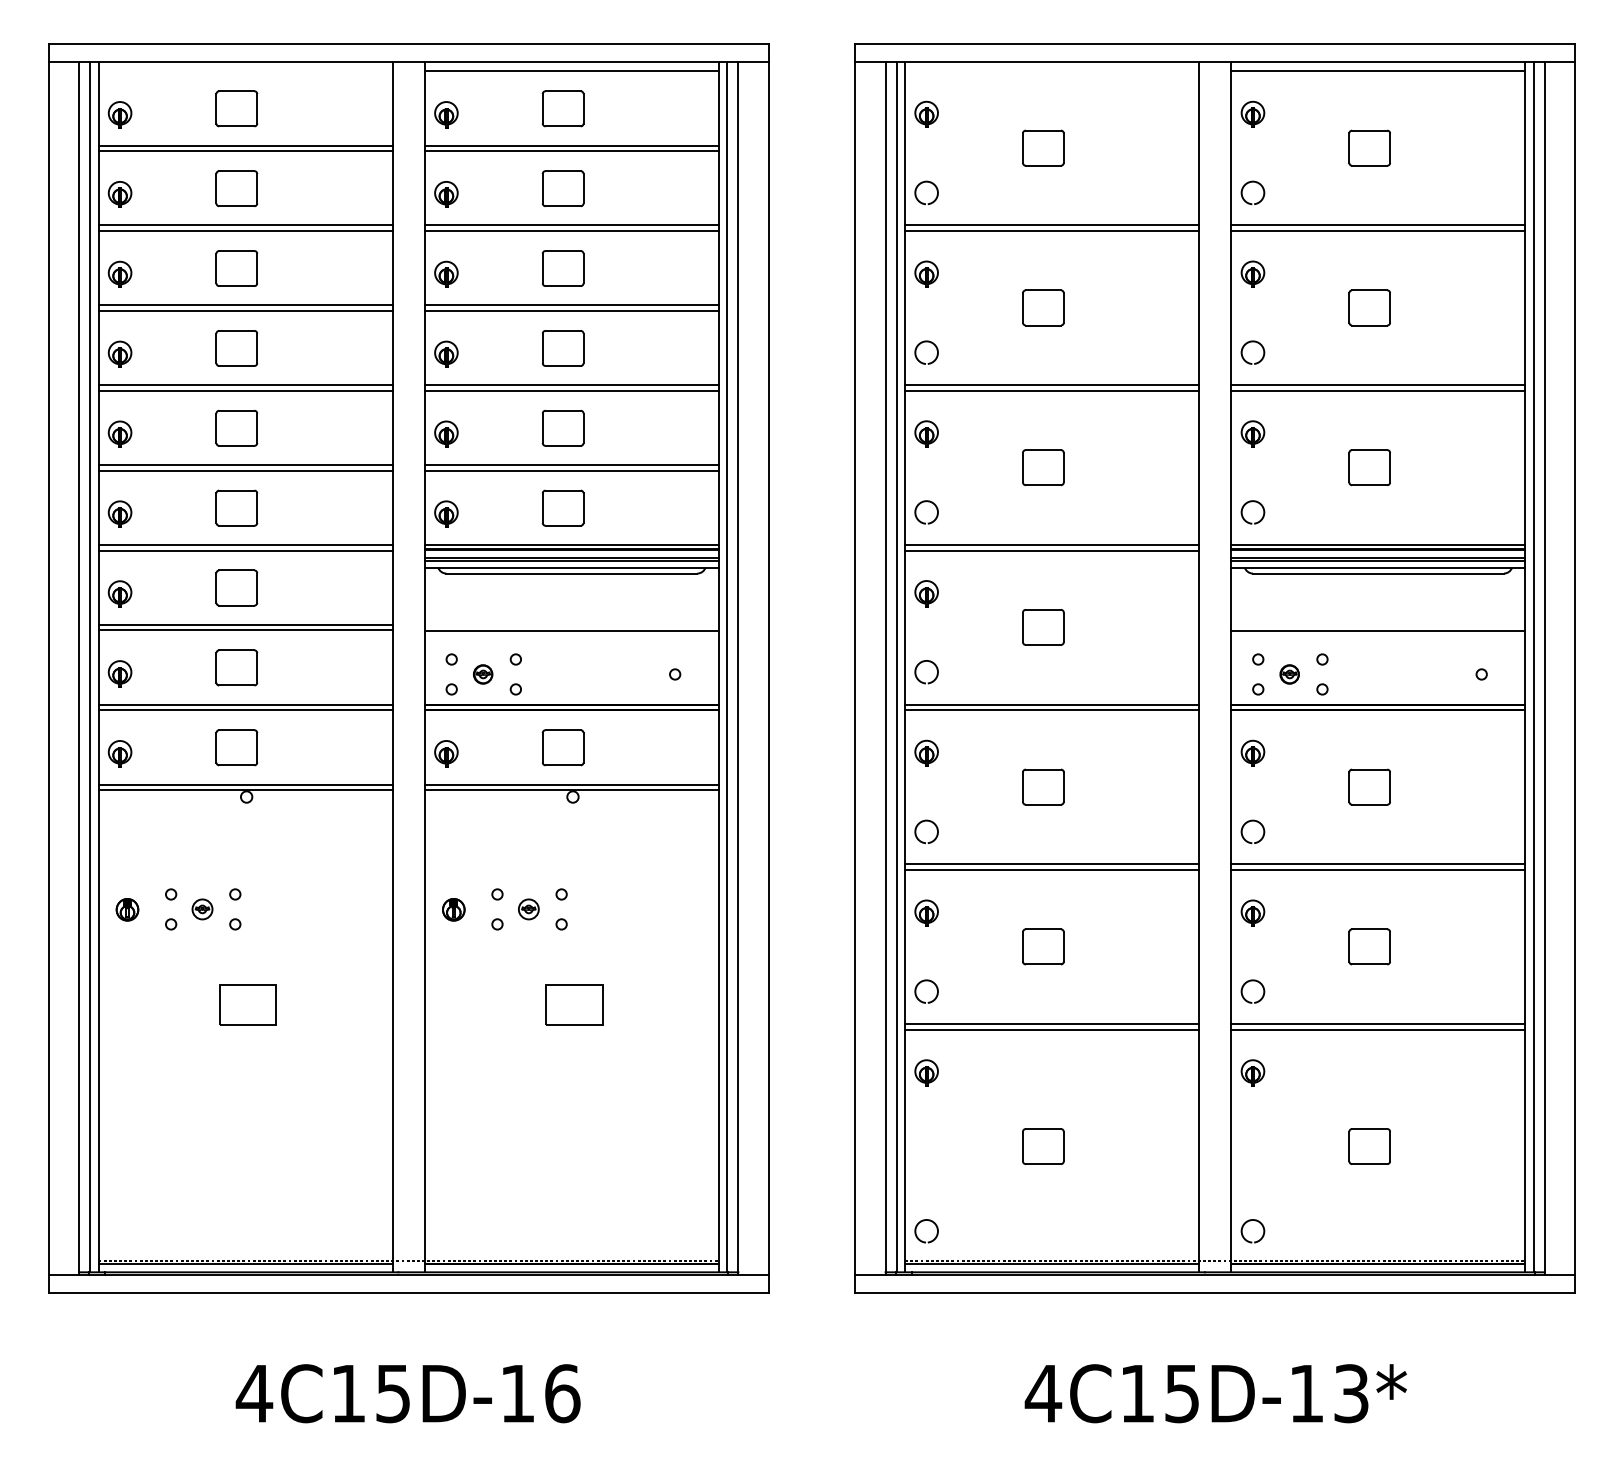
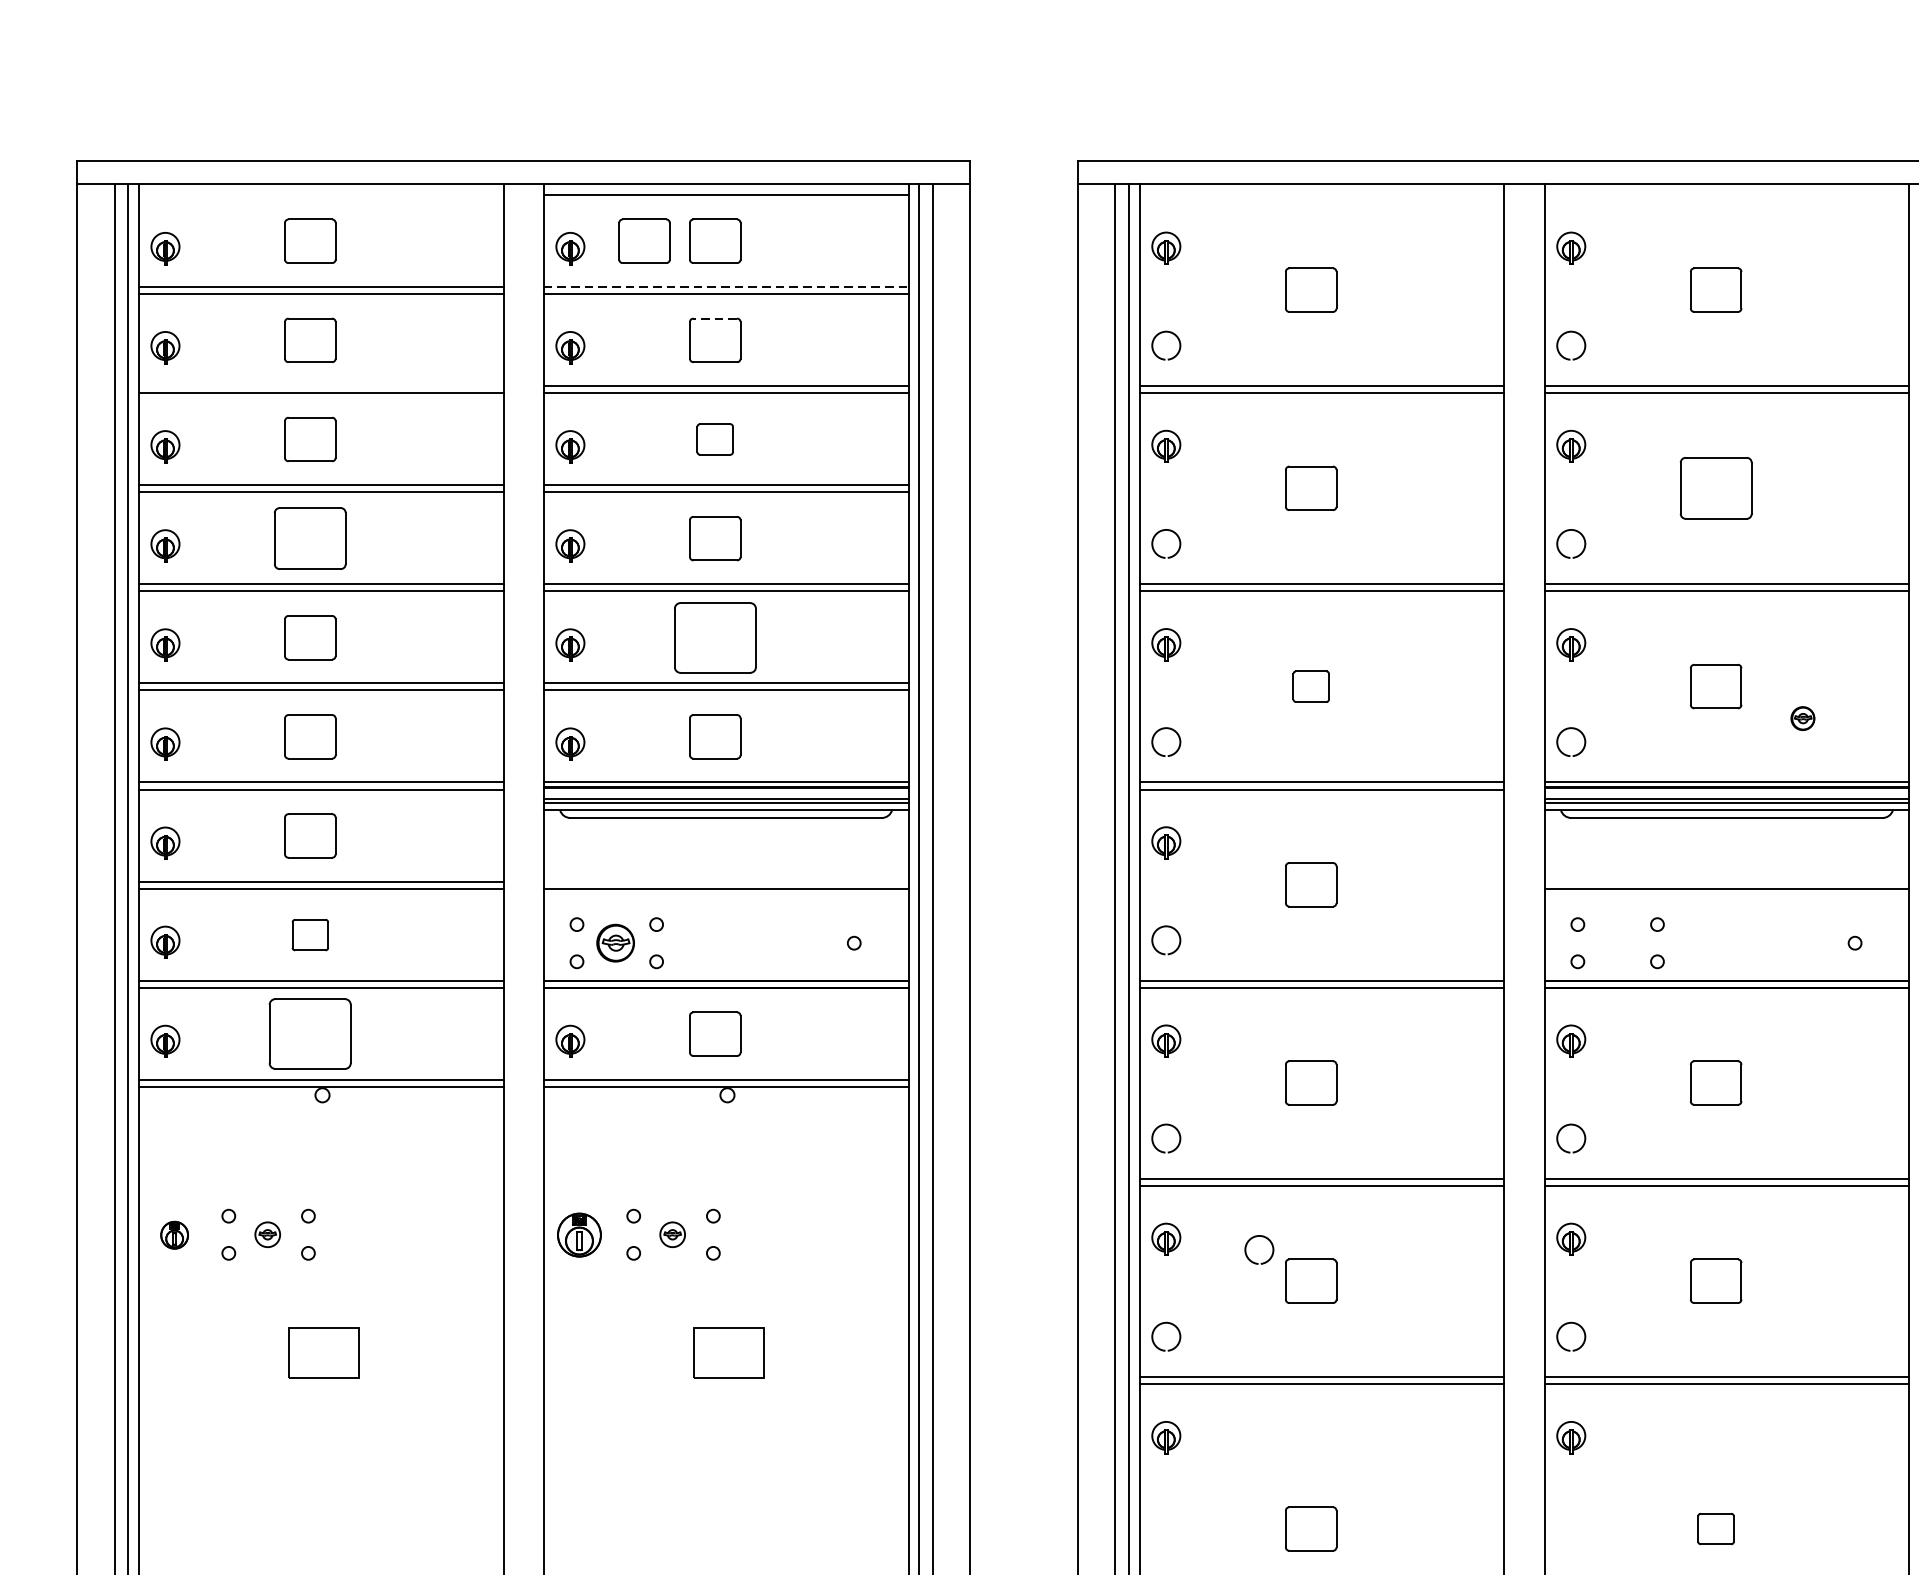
line: (1378, 71) -> (1727, 194), removed
part: (505, 108) -> (643, 240), added
line: (572, 145) -> (726, 286), solid -> dashed
line: (563, 171) -> (715, 319), solid -> dashed
line: (245, 225) -> (321, 386), removed
part: (562, 268) -> (714, 439), size x0.7
part: (1369, 307) -> (1715, 487), size x1.4
part: (236, 348) -> (309, 538), size x1.4
part: (562, 427) -> (714, 636), size x1.6
part: (1043, 467) -> (1311, 686), size x0.7
part: (236, 667) -> (309, 934), size x0.7
part: (483, 674) -> (616, 943), size x1.6
part: (1289, 674) -> (1802, 718), moved
part: (236, 747) -> (309, 1033), size x1.6
part: (453, 909) -> (579, 1234), size x1.6
arc: (997, 912) -> (1254, 1238), added
part: (1369, 1146) -> (1715, 1528), size x0.7

